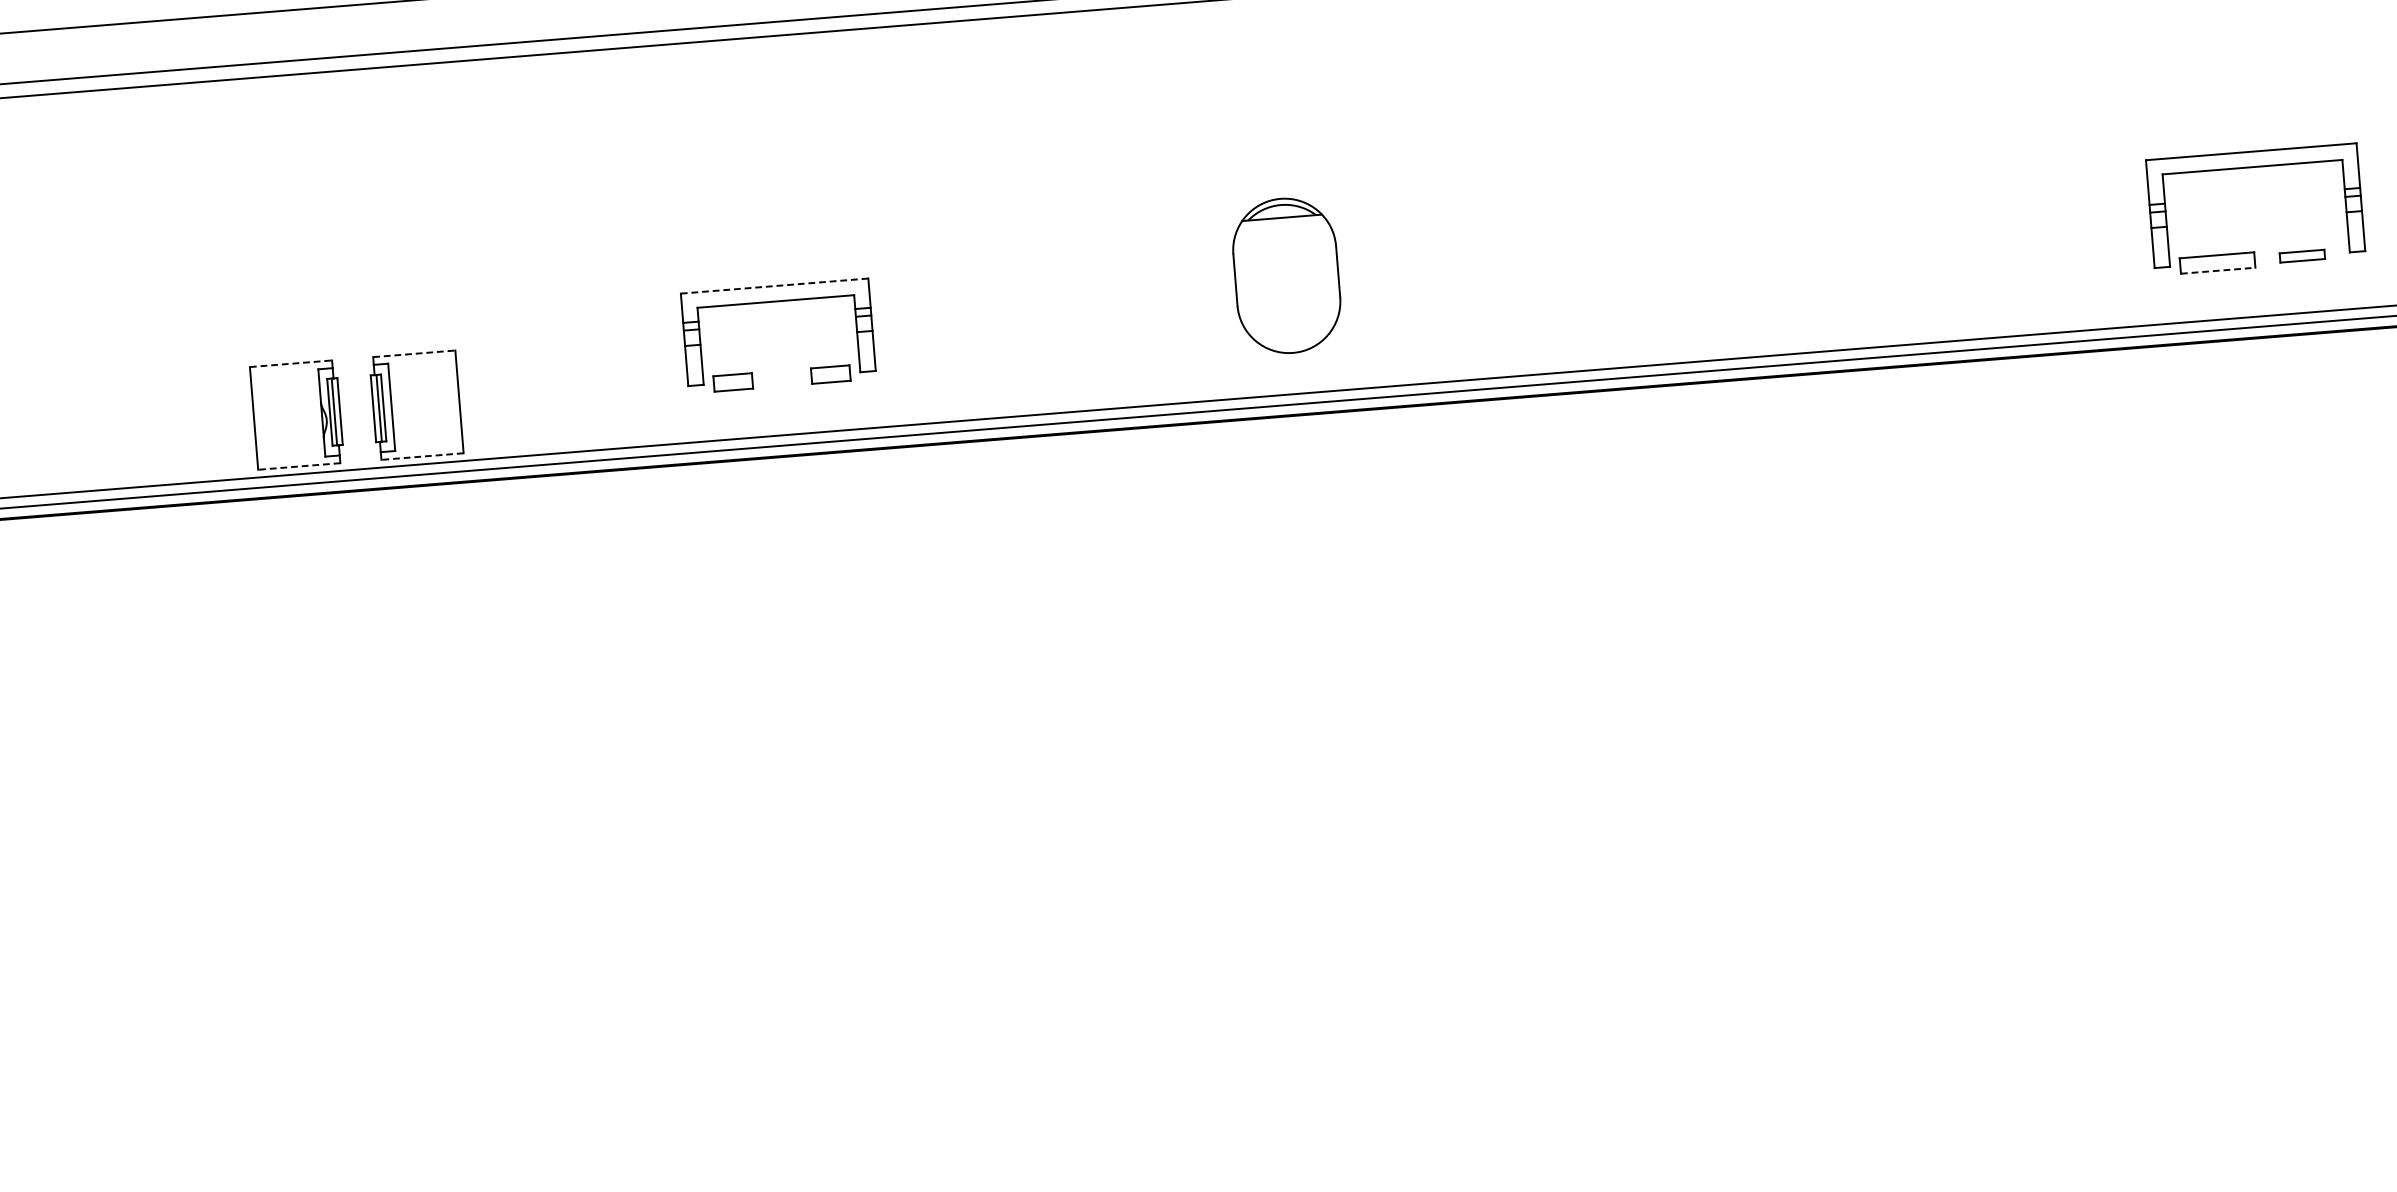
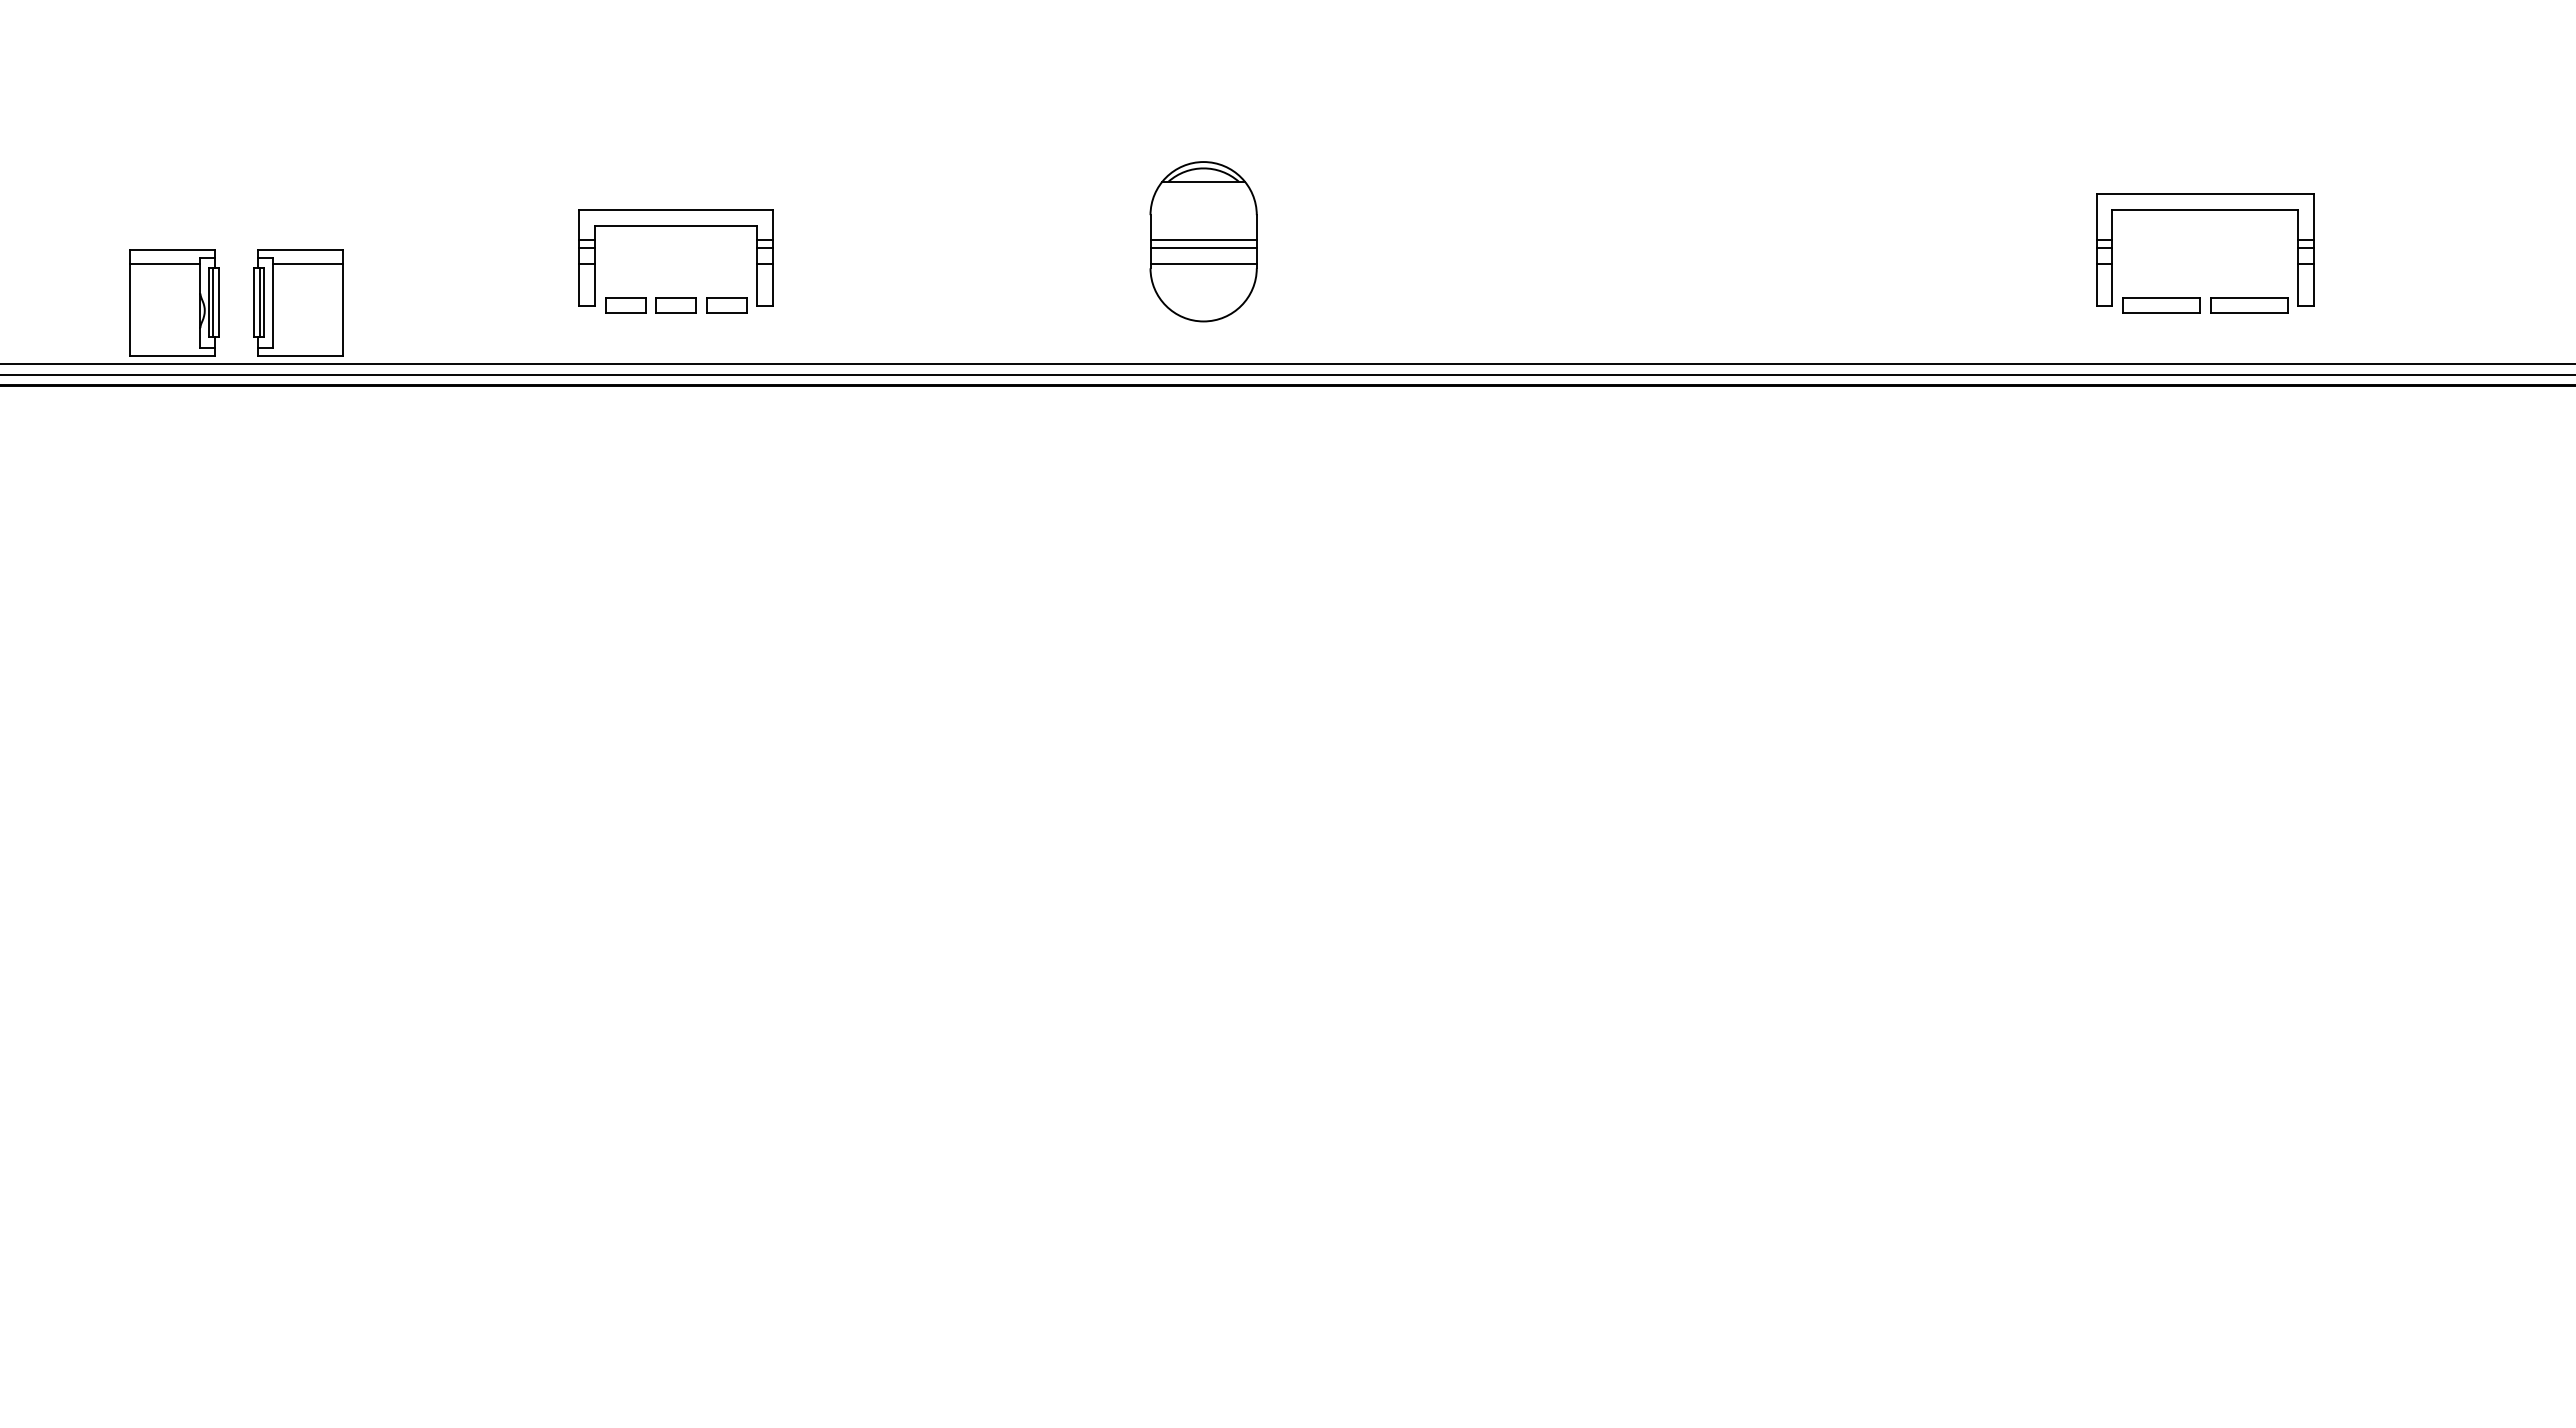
part: (2302, 256) -> (2249, 305), size x1.67
line: (2218, 270) -> (2161, 313), dashed -> solid
line: (1286, 274) -> (1203, 240), added
line: (1287, 282) -> (1203, 248), added
line: (774, 285) -> (676, 209), dashed -> solid
line: (1288, 297) -> (1203, 264), added
line: (414, 353) -> (300, 249), dashed -> solid
line: (290, 363) -> (172, 249), dashed -> solid
line: (422, 367) -> (307, 264), added
line: (285, 378) -> (165, 264), added
part: (781, 378) -> (675, 305), added
line: (422, 457) -> (300, 356), dashed -> solid
line: (299, 466) -> (172, 356), dashed -> solid

